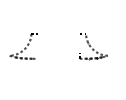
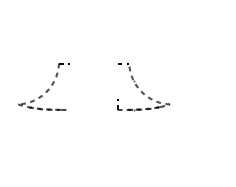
part: (93, 46) -> (143, 86), moved

